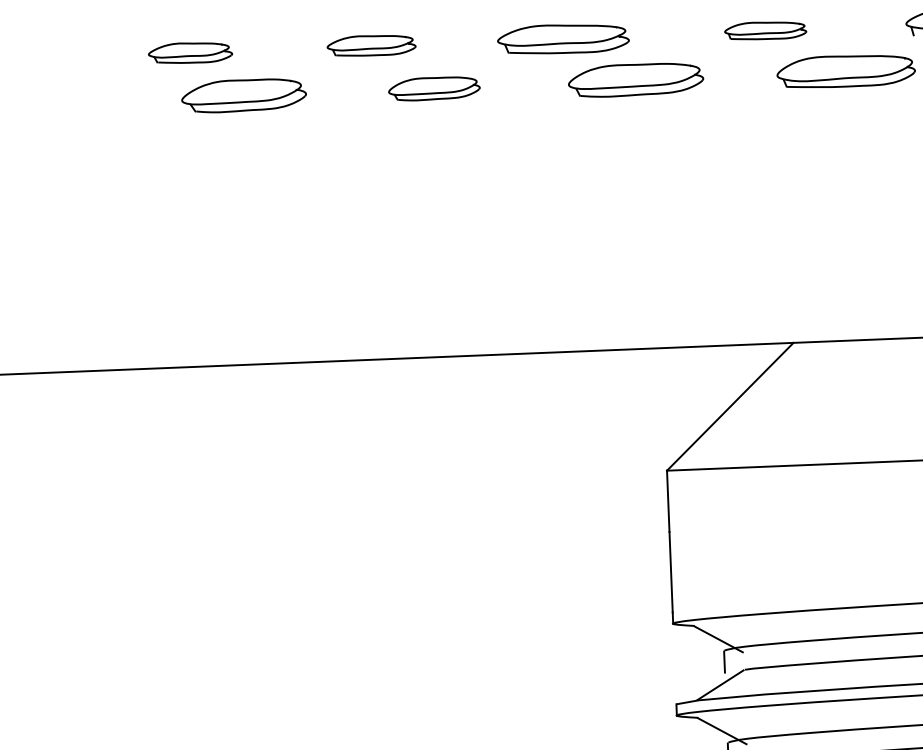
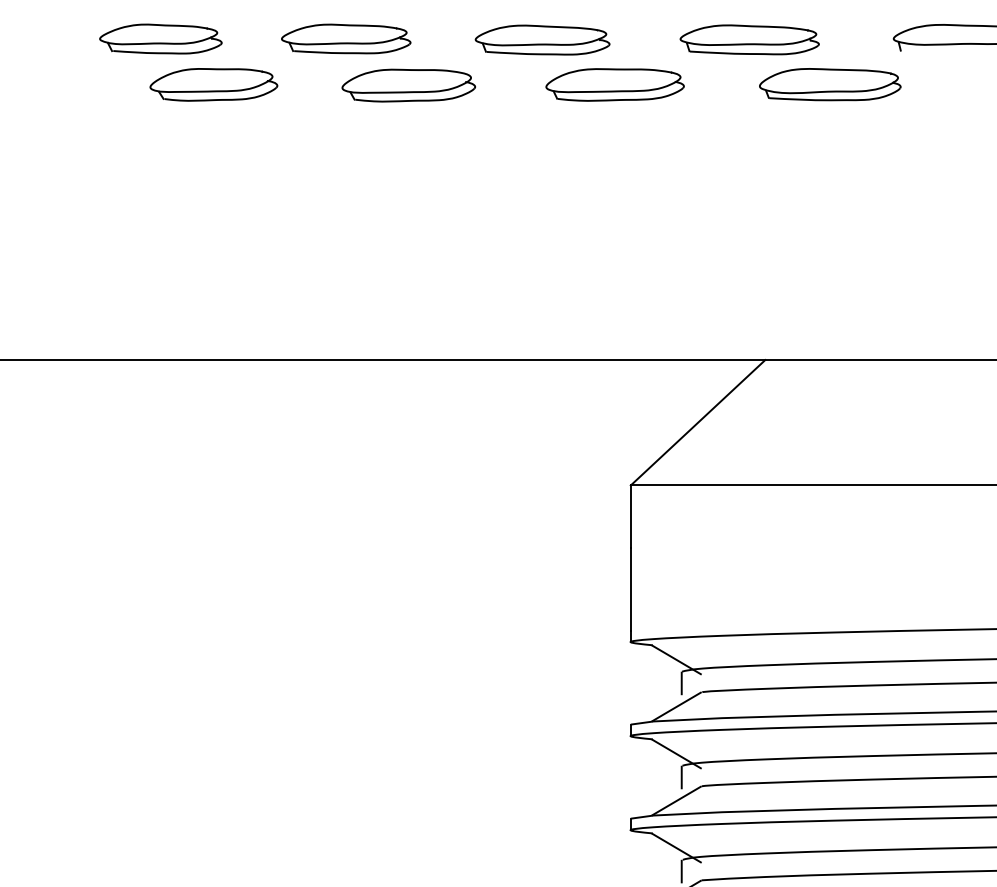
part: (765, 30) -> (749, 39), size x1.67
part: (371, 45) -> (346, 38), size x1.43
part: (190, 52) -> (160, 38), size x1.43
part: (434, 88) -> (408, 85), size x1.43

